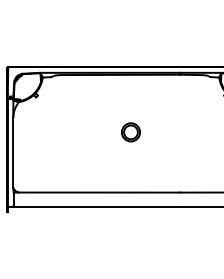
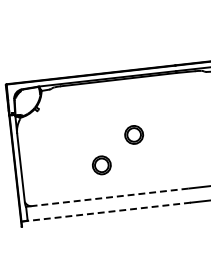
part: (94, 159) -> (101, 165), added
line: (99, 192) -> (109, 197), solid -> dashed
line: (93, 207) -> (105, 212), solid -> dashed

